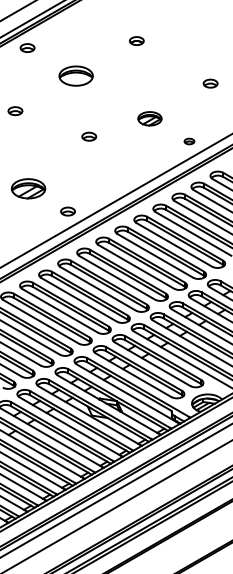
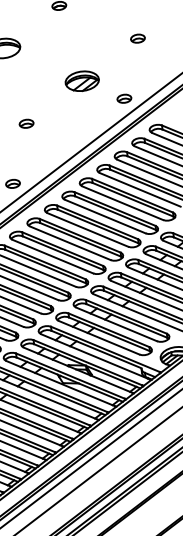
part: (149, 118) -> (81, 81), size x1.43
part: (89, 136) -> (26, 123), moved
part: (189, 141) -> (124, 98), size x1.43

